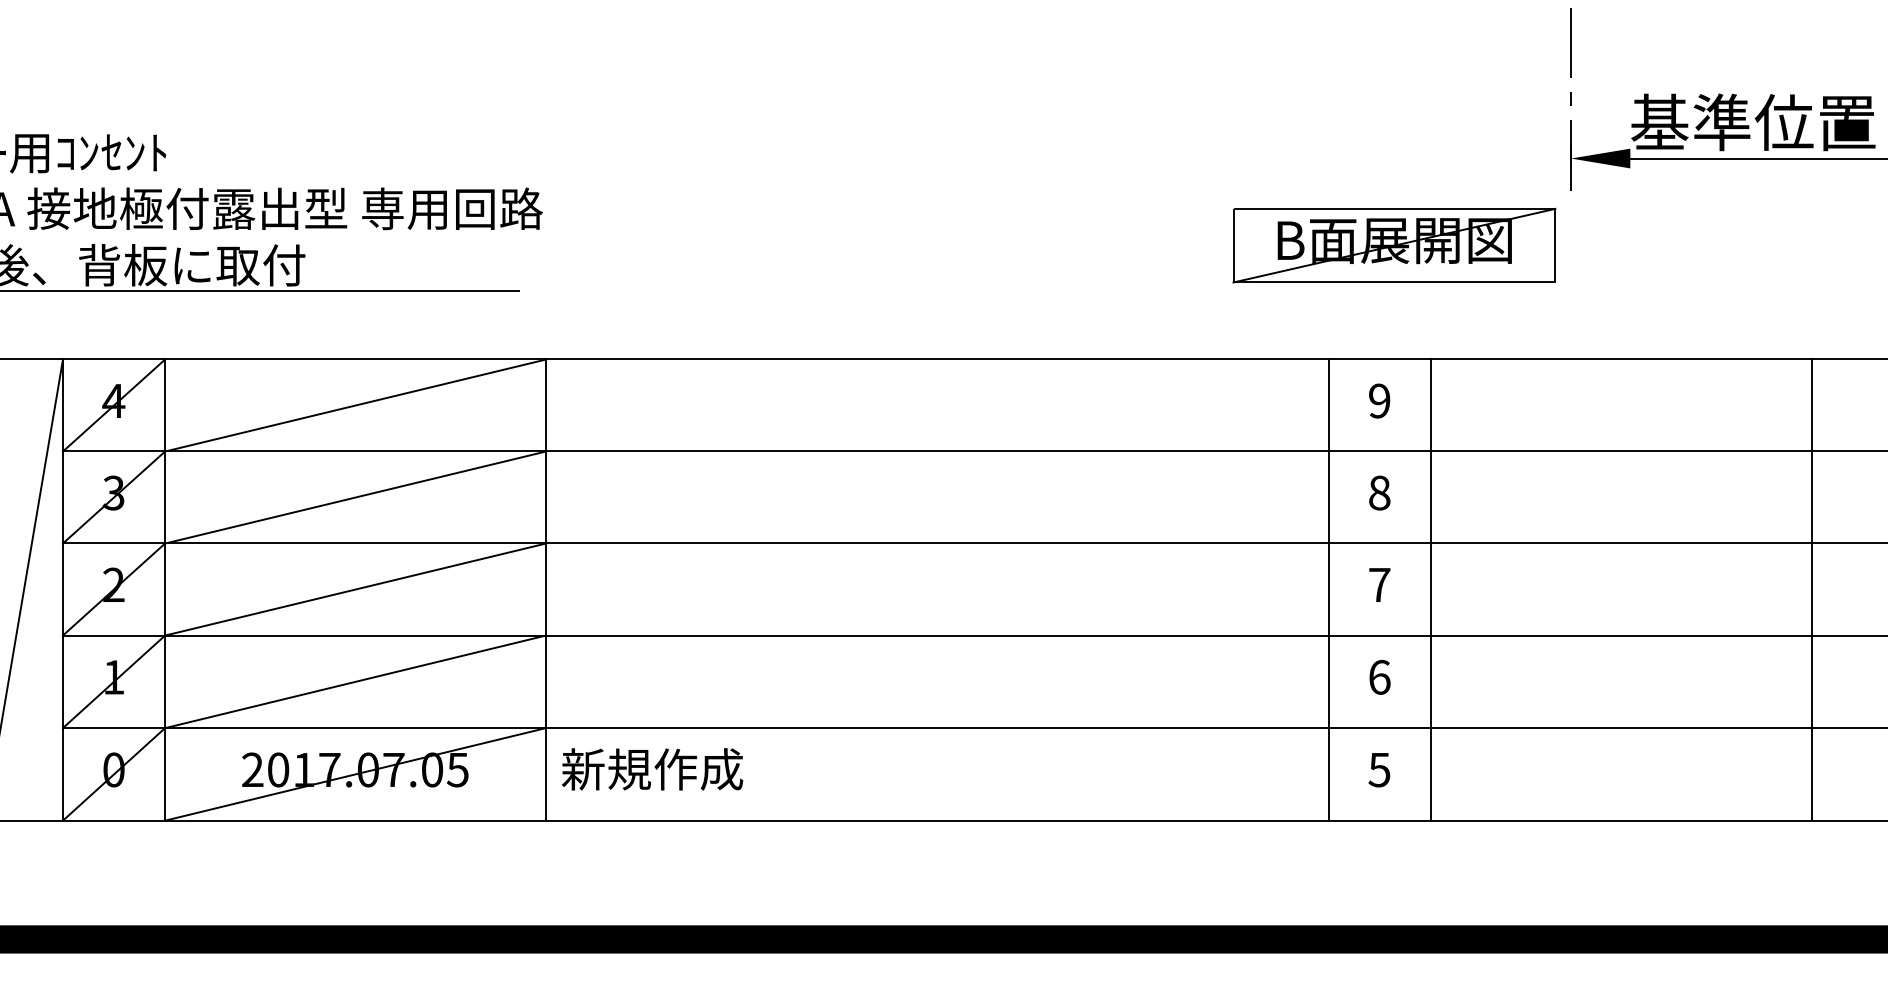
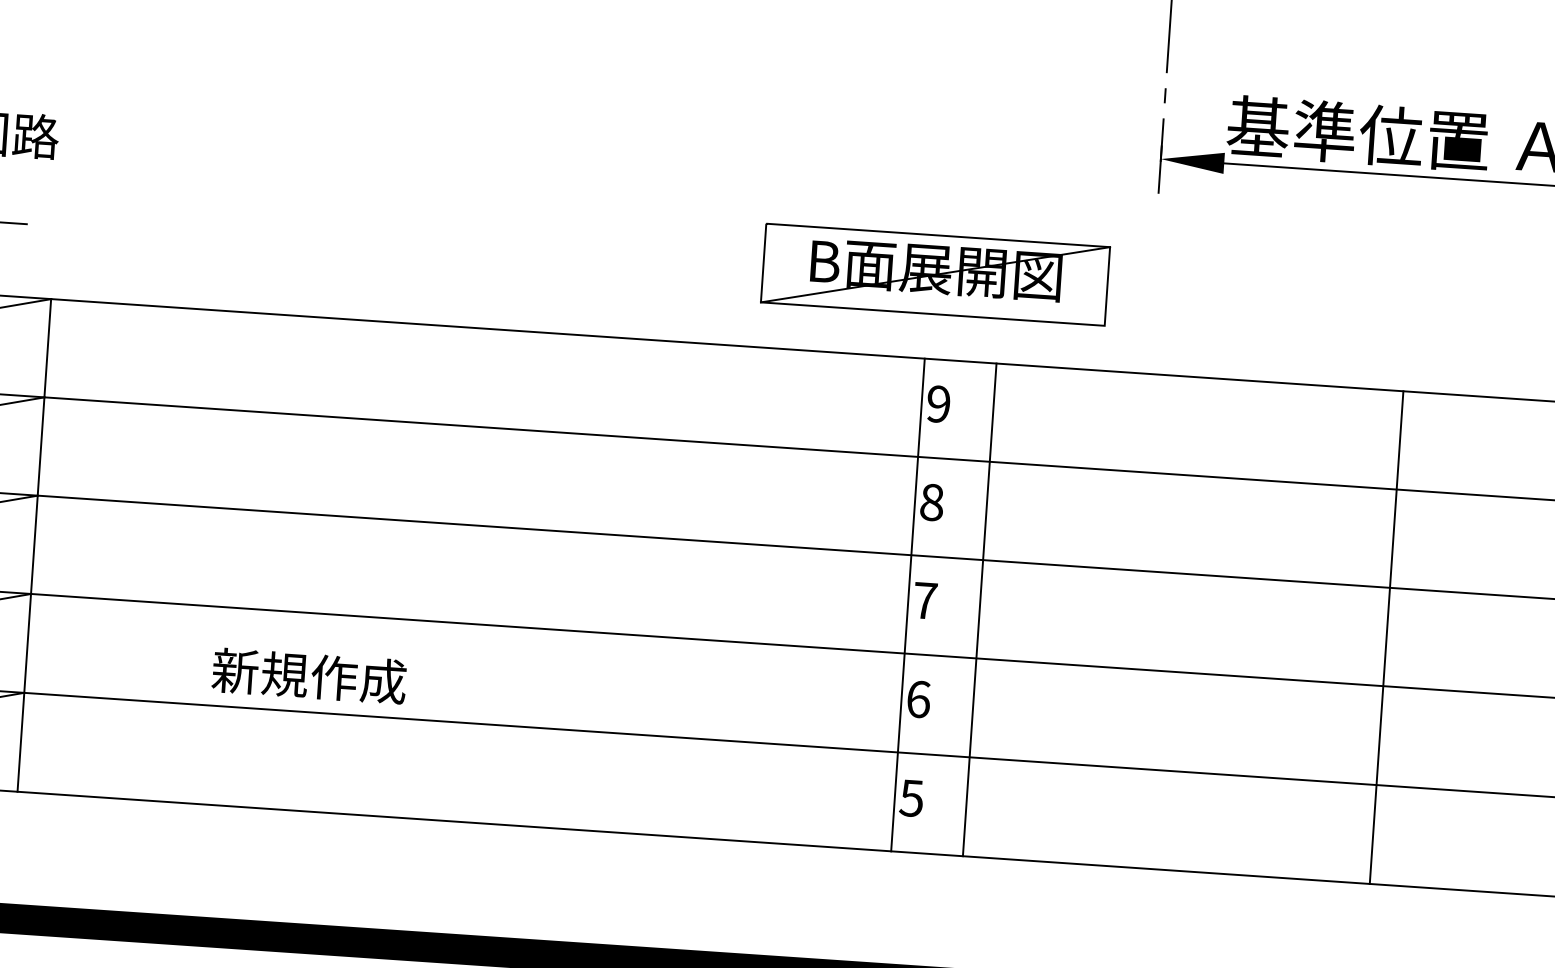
part: (1394, 245) -> (935, 274), moved
line: (1328, 589) -> (907, 604), moved
text: (652, 769) -> (309, 676), moved

